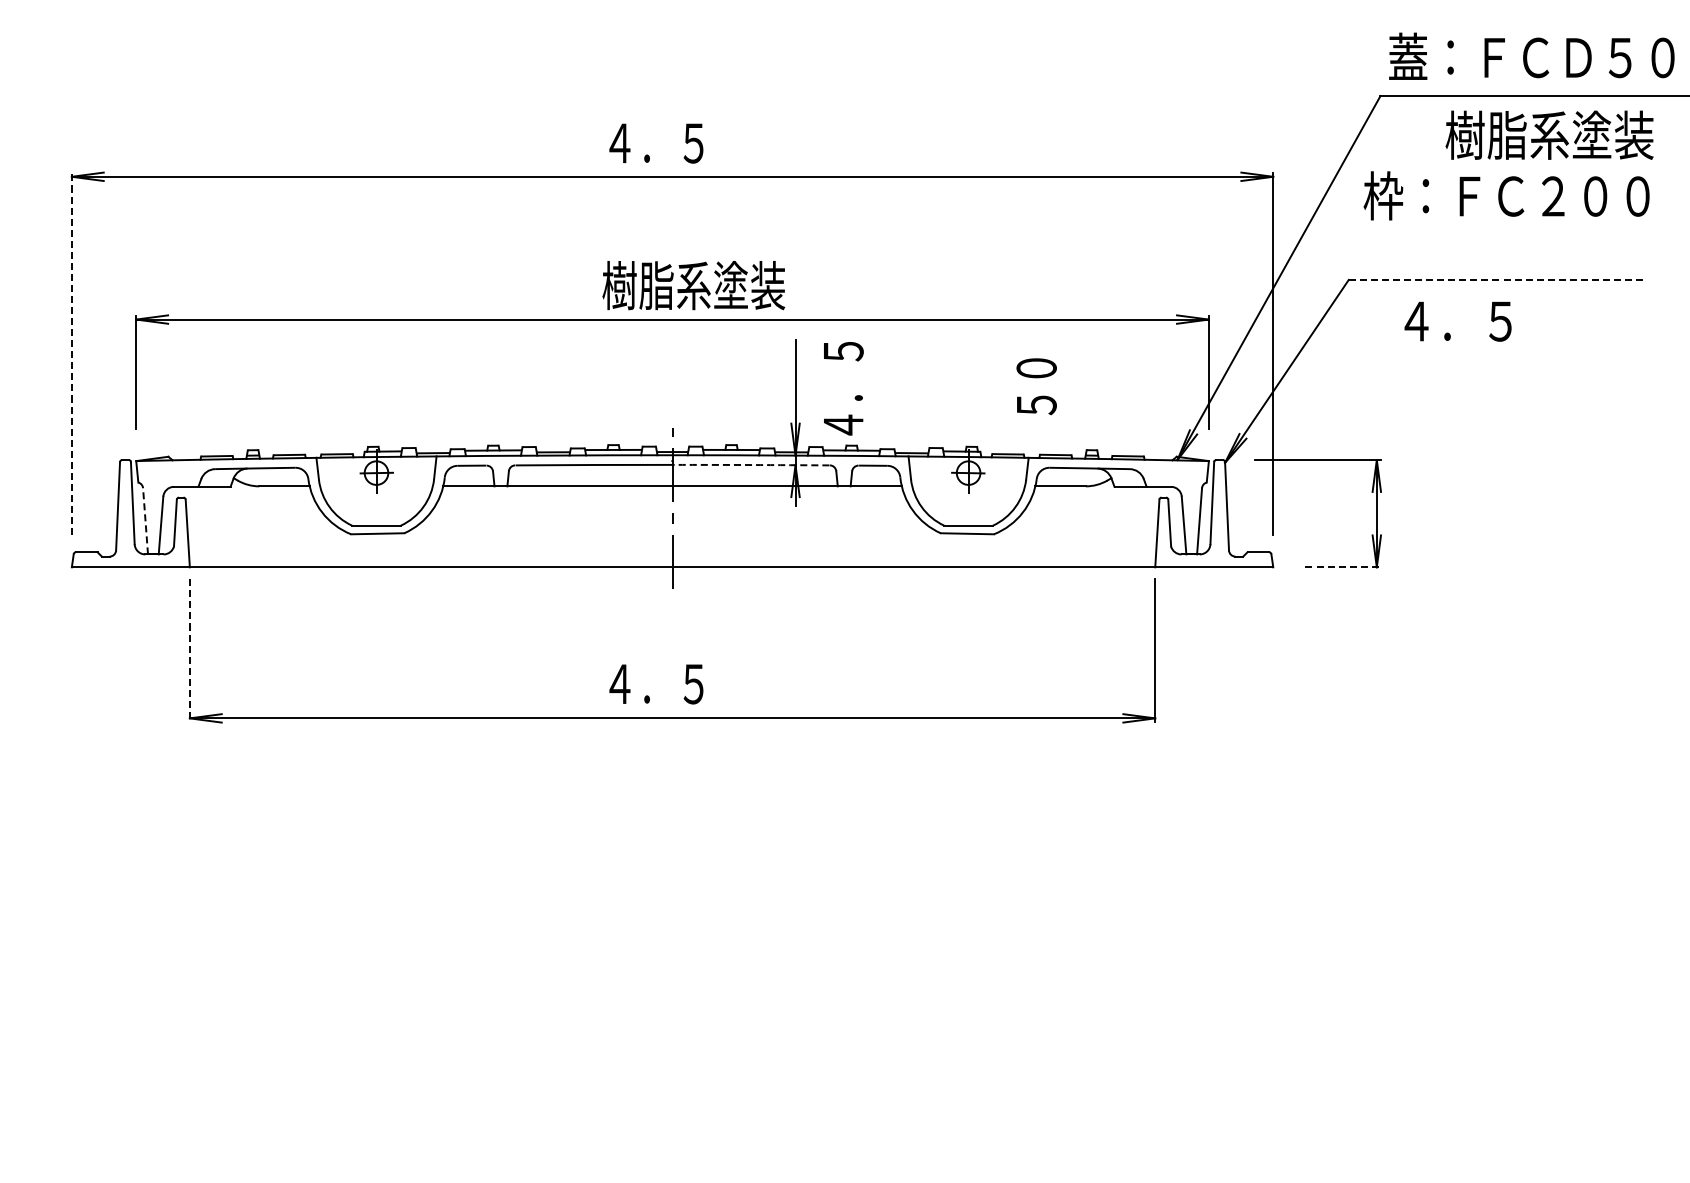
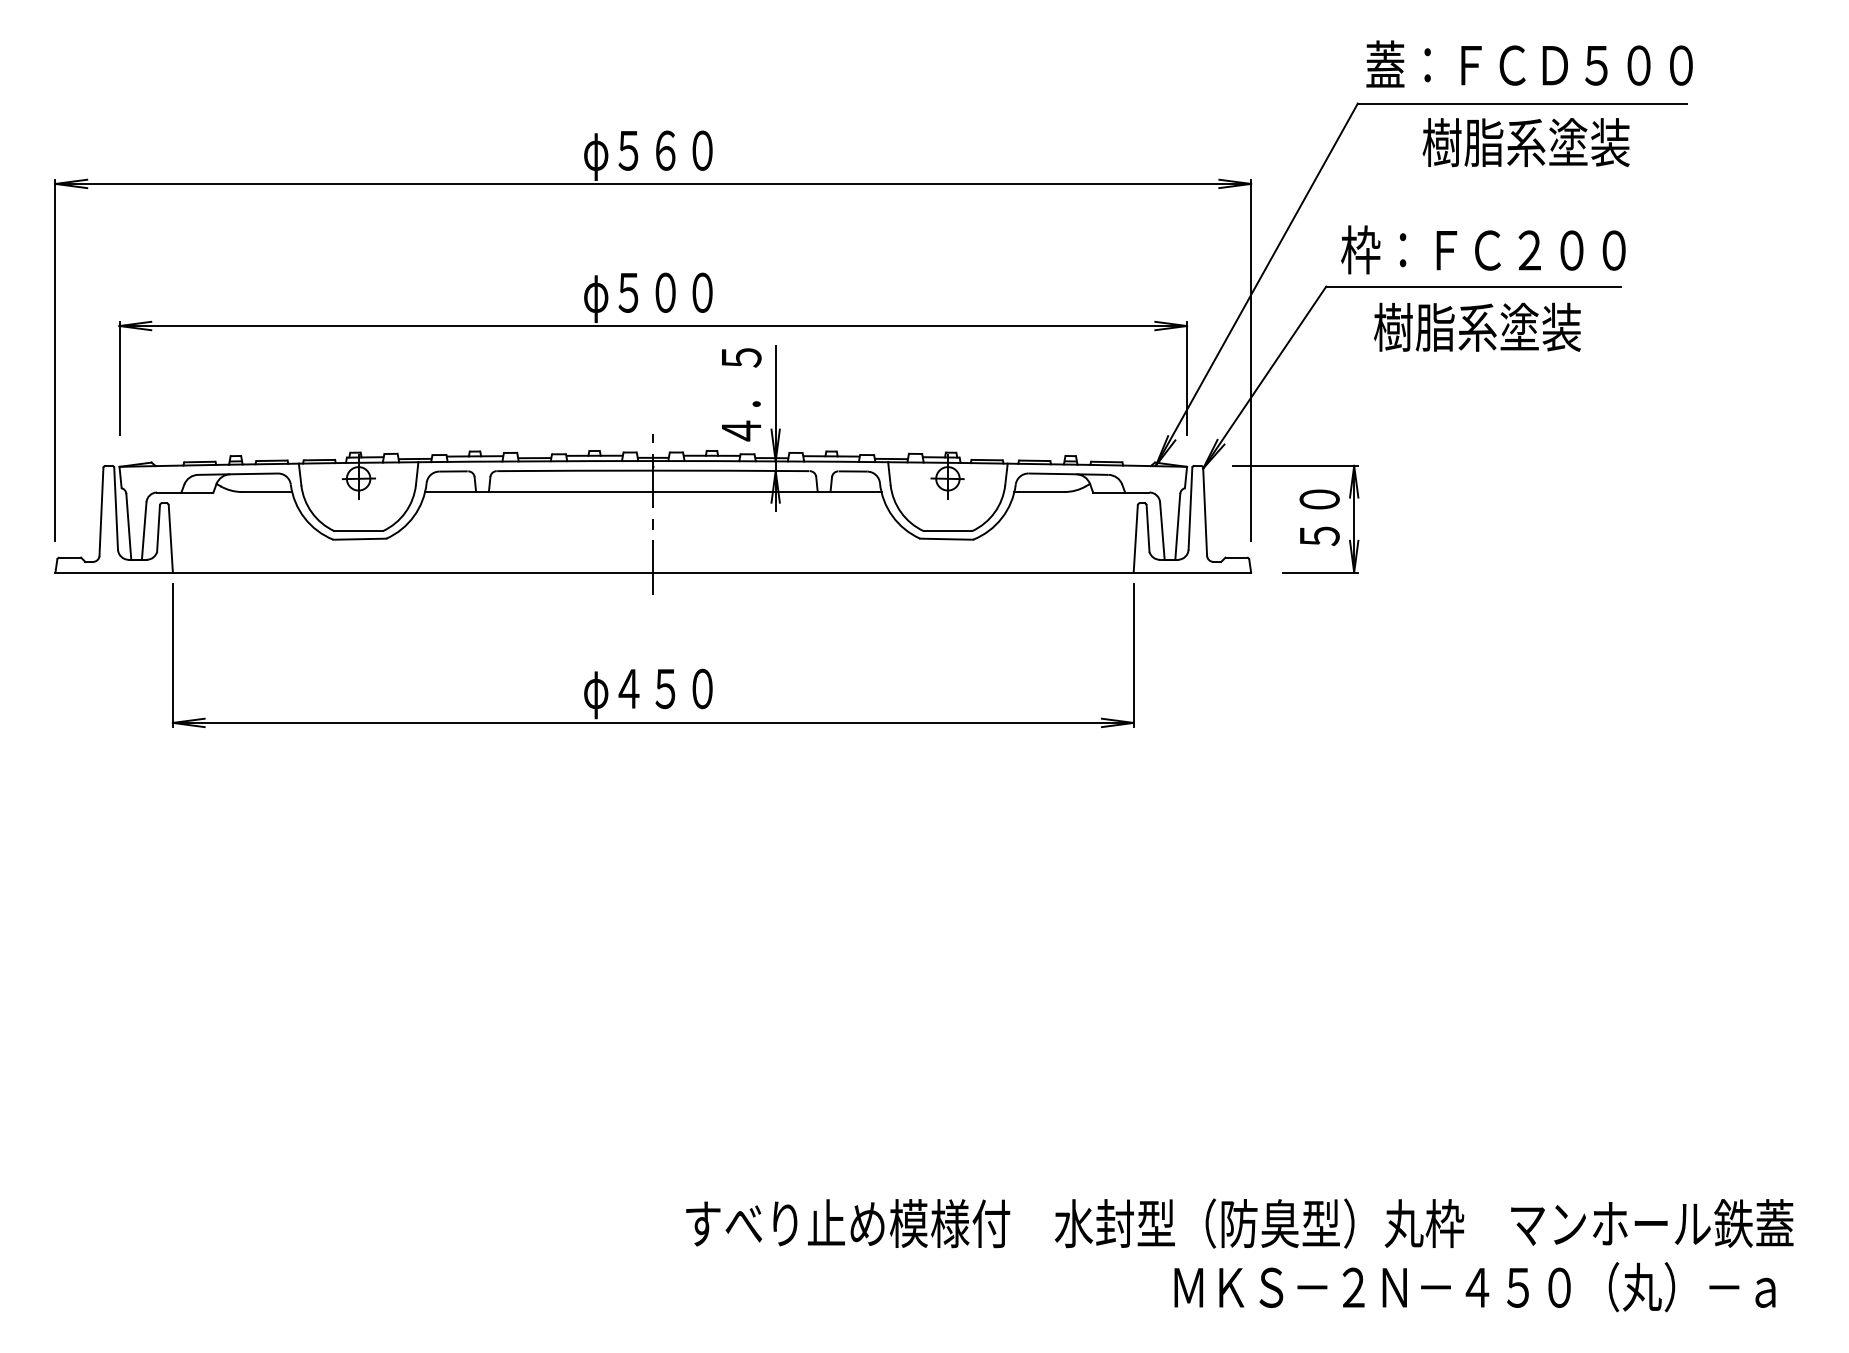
text: (667, 148) -> (648, 155), ４．５ -> φ５６０
text: (1506, 195) -> (1483, 249), moved
line: (1497, 279) -> (1474, 286), dashed -> solid
text: (693, 287) -> (674, 294), 樹脂系塗装 -> φ５００
text: (1500, 320) -> (1477, 326), ４．５ -> 樹脂系塗装
line: (71, 353) -> (55, 359), dashed -> solid
text: (1036, 386) -> (1319, 517), moved
text: (843, 388) -> (741, 394), moved
arc: (751, 464) -> (731, 470), dashed -> solid
line: (145, 521) -> (128, 526), dashed -> solid
line: (1343, 567) -> (1321, 572), dashed -> solid
line: (189, 651) -> (172, 656), dashed -> solid
text: (667, 688) -> (648, 693), ４．５ -> φ４５０

